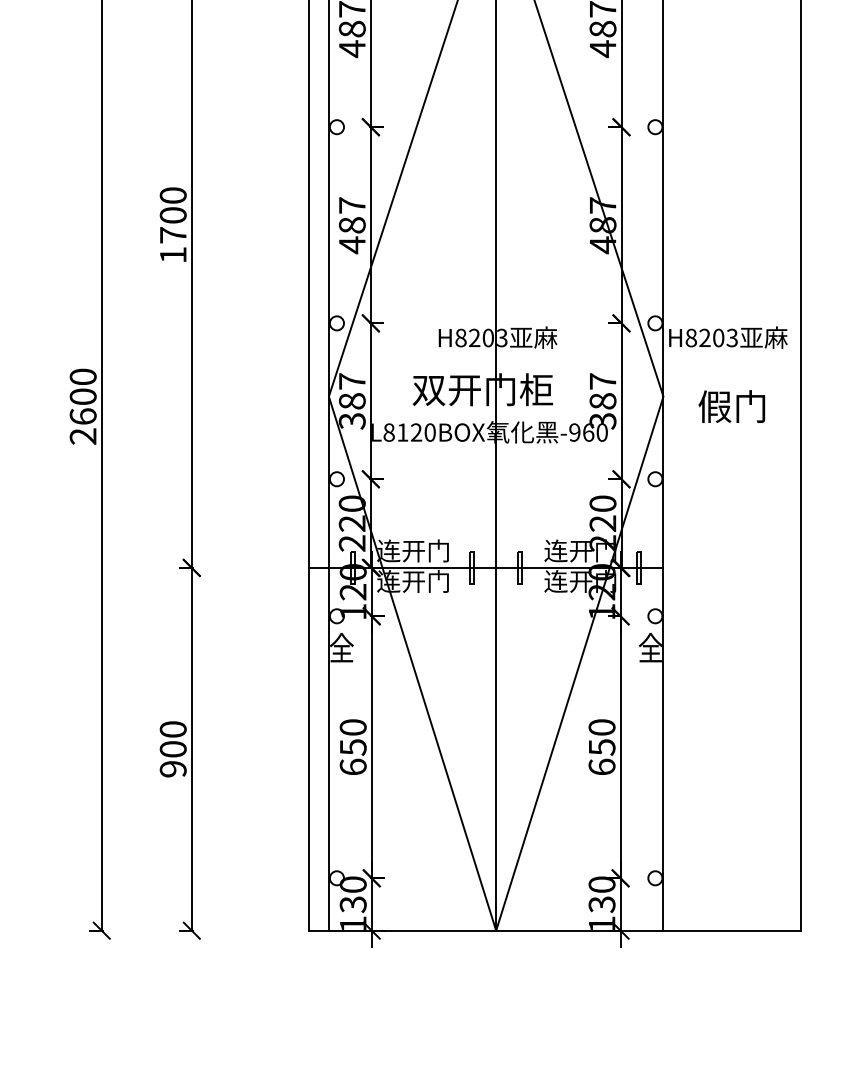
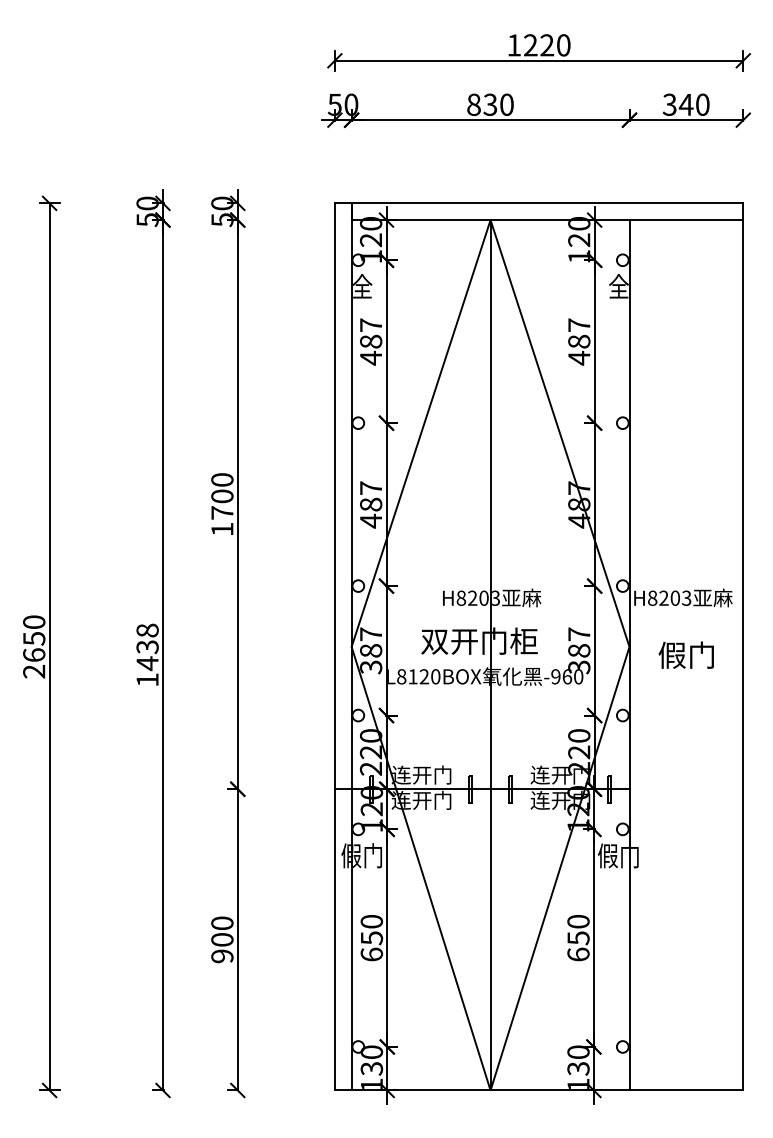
text: (83, 405) -> (147, 654), 2600 -> 1438
text: (340, 647) -> (361, 855), 全 -> 假门
text: (650, 647) -> (618, 855), 全 -> 假门

